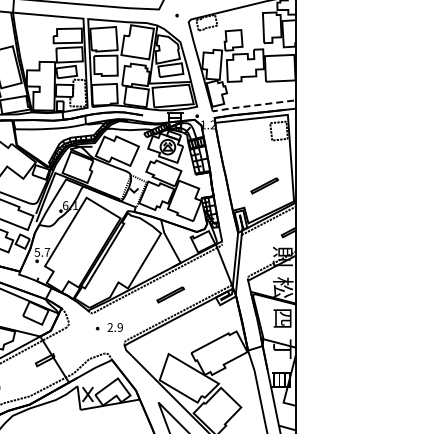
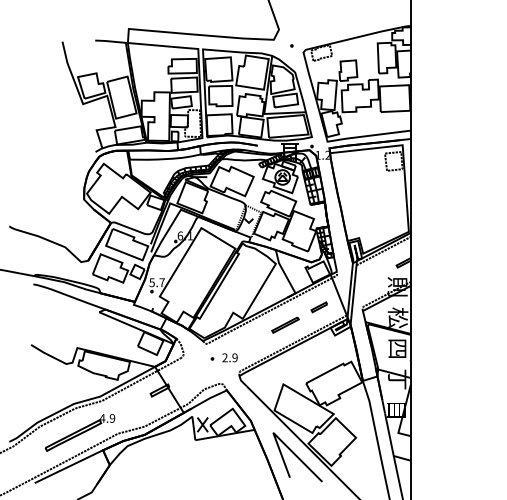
line: (252, 106) -> (367, 136), dashed -> solid
part: (264, 185) -> (379, 215), removed
part: (203, 277) -> (318, 307), added

